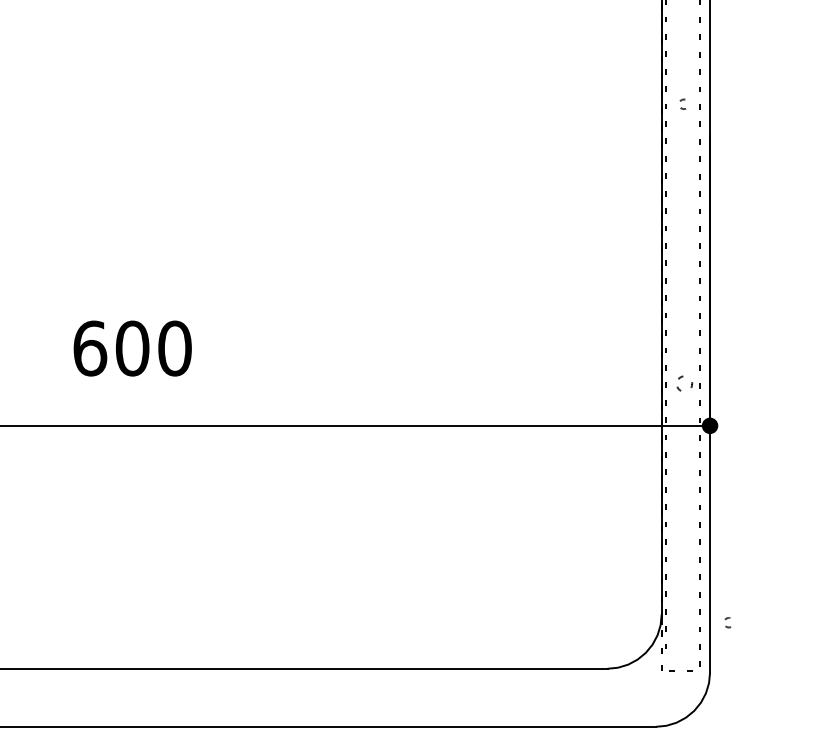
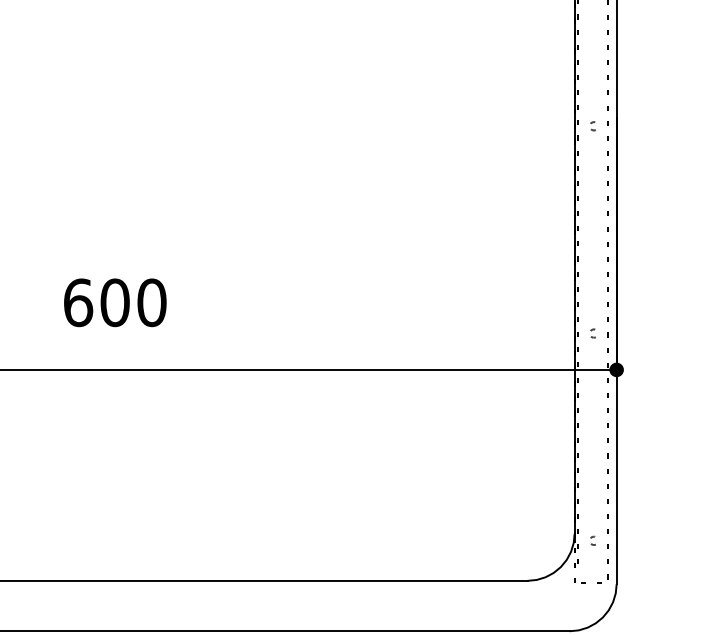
part: (682, 103) -> (592, 125), moved
part: (682, 383) -> (592, 333), size x0.62
part: (727, 622) -> (592, 540), moved

